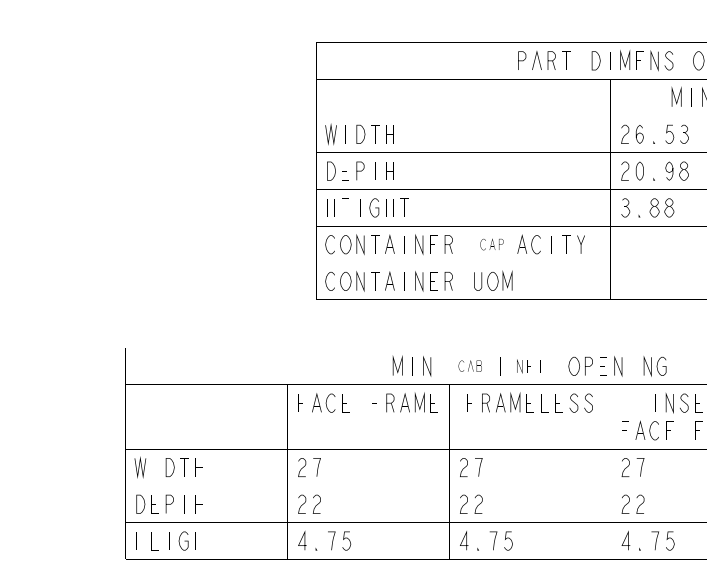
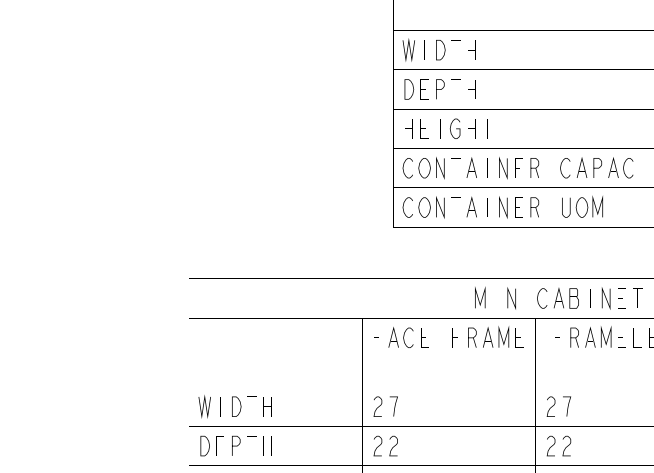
part: (491, 244) -> (580, 167), size x1.67
part: (469, 365) -> (557, 297), size x1.67
part: (529, 366) -> (621, 298), size x1.43

